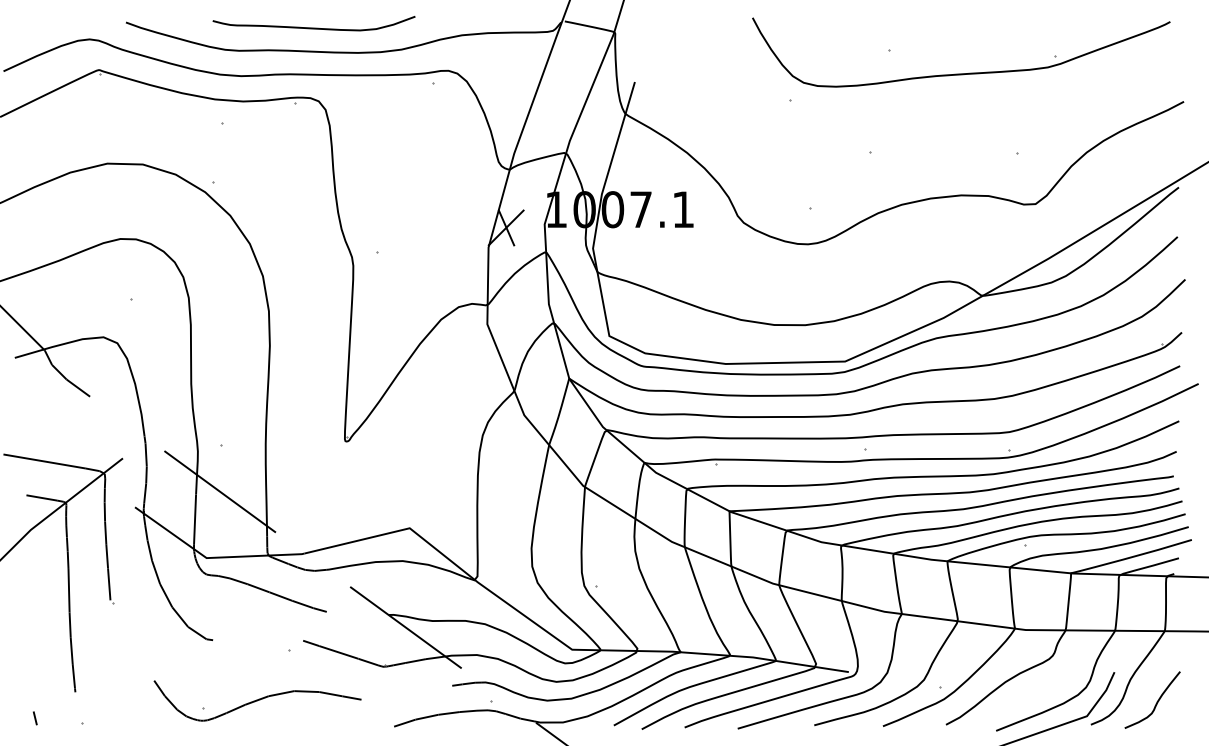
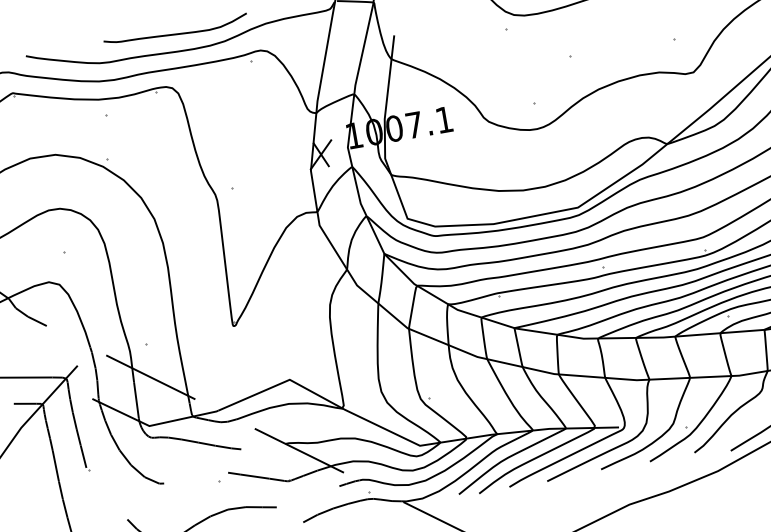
curve: (313, 27) -> (175, 33), moved

